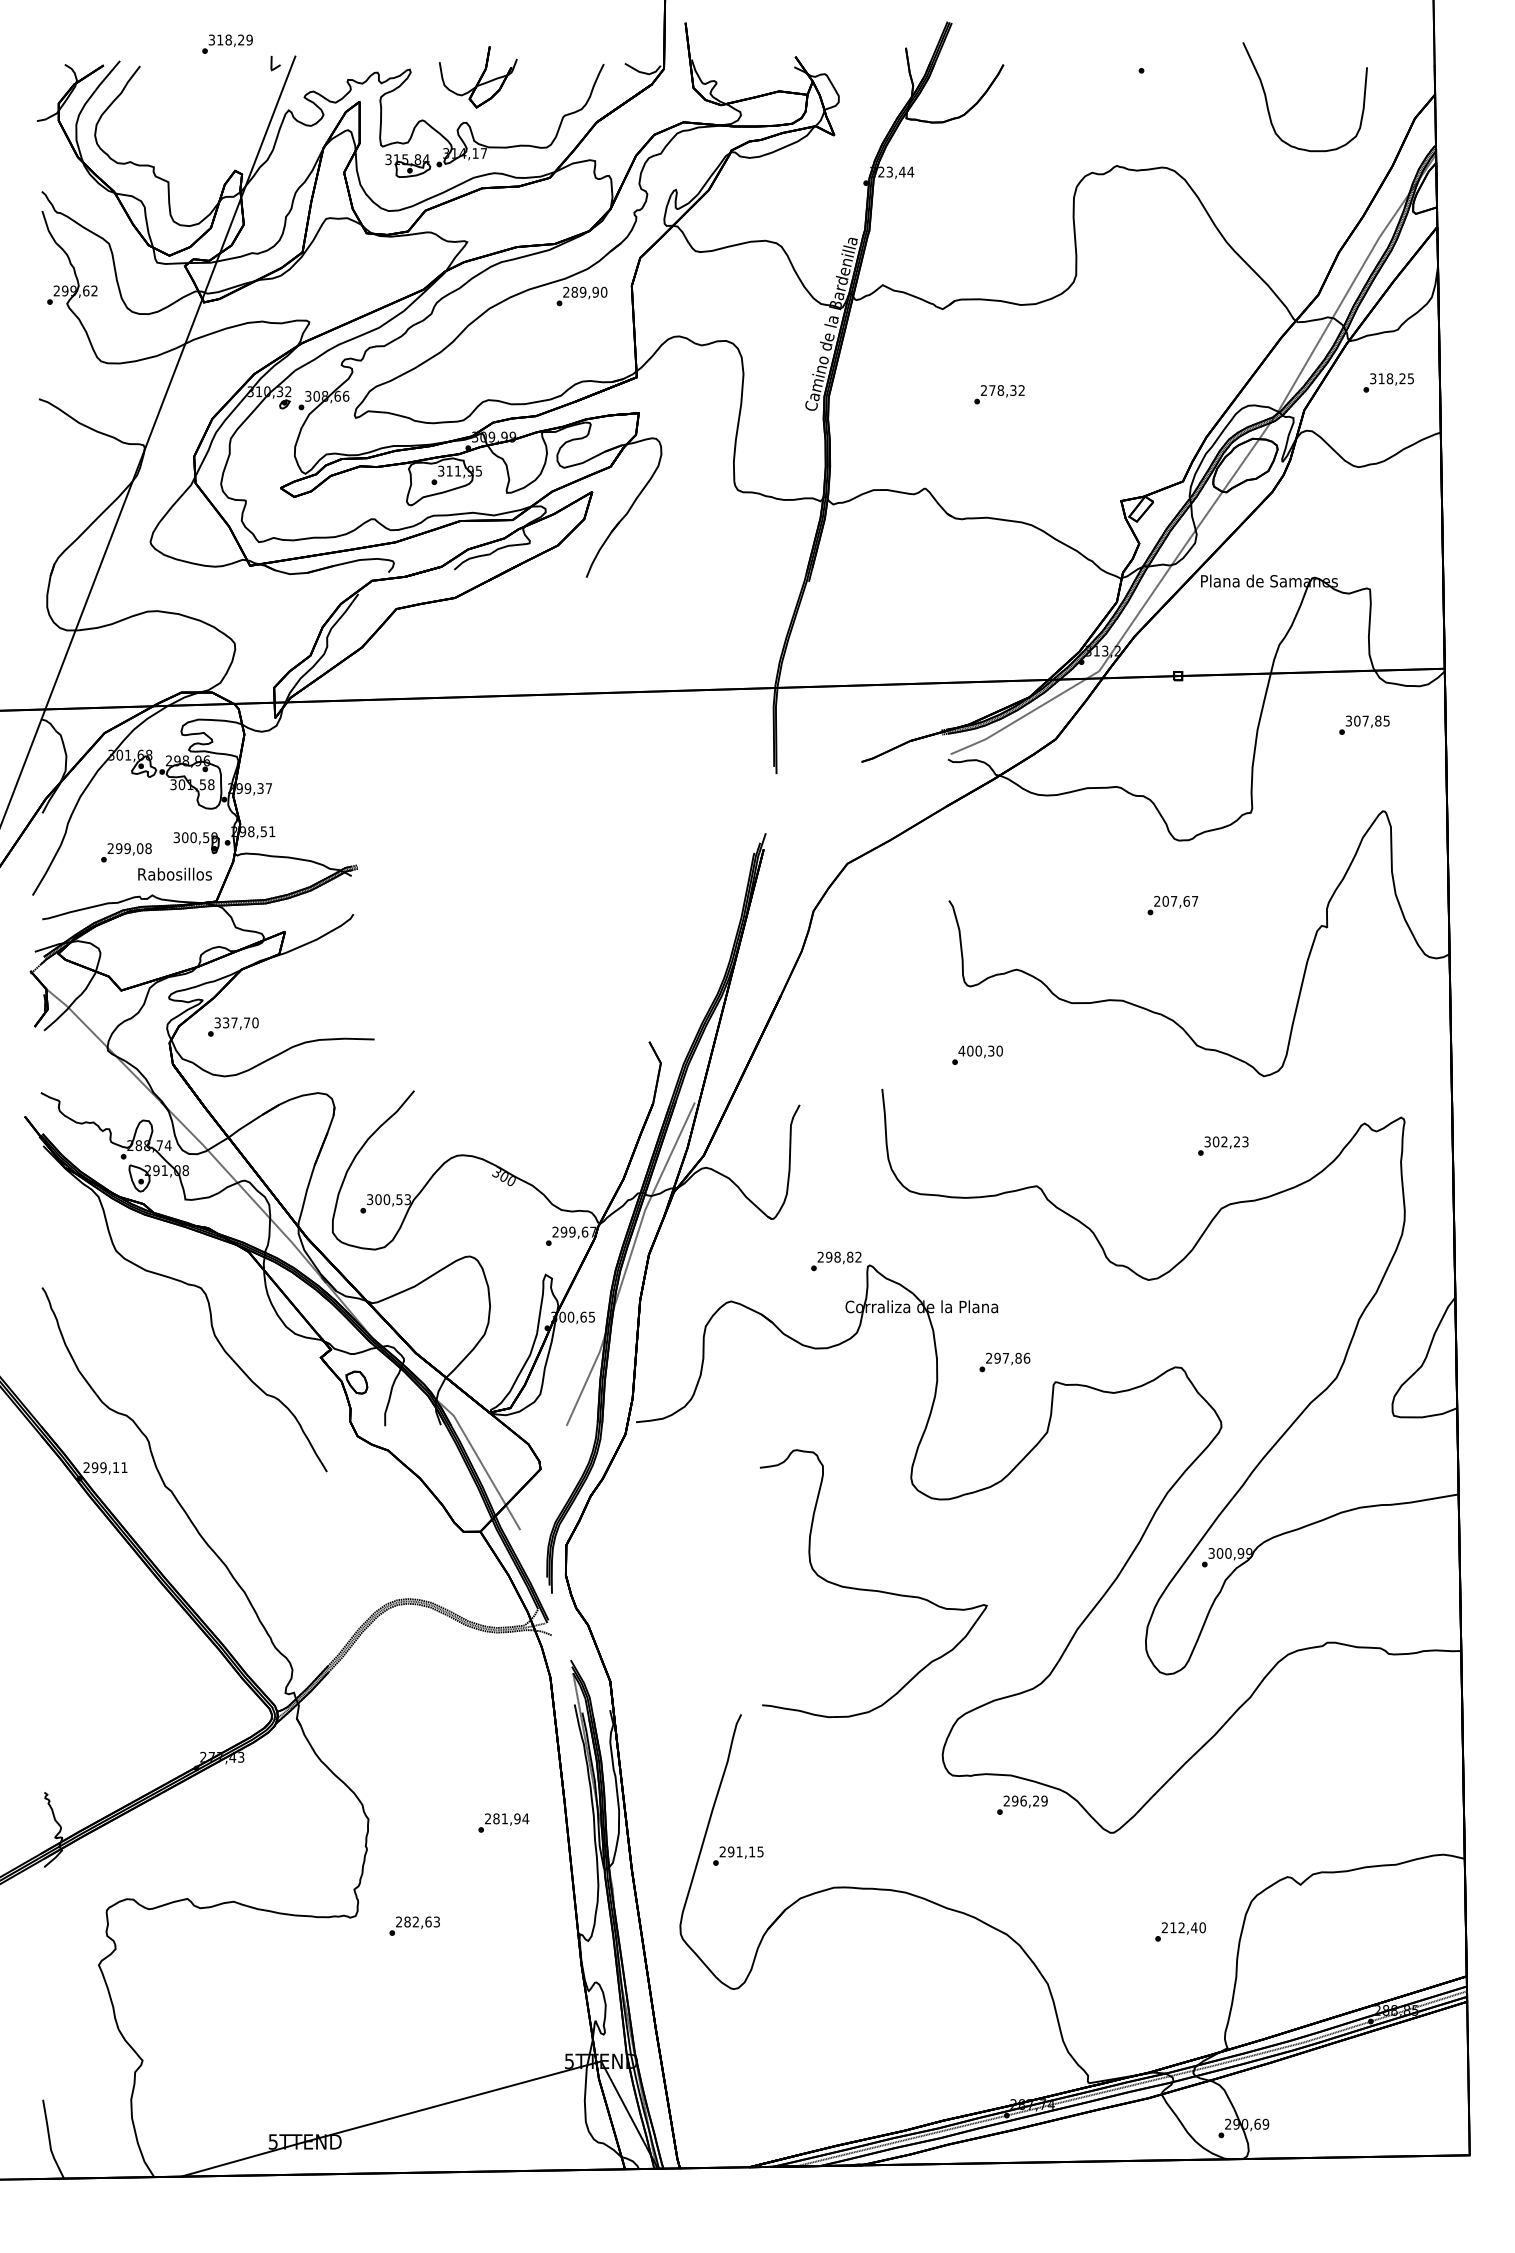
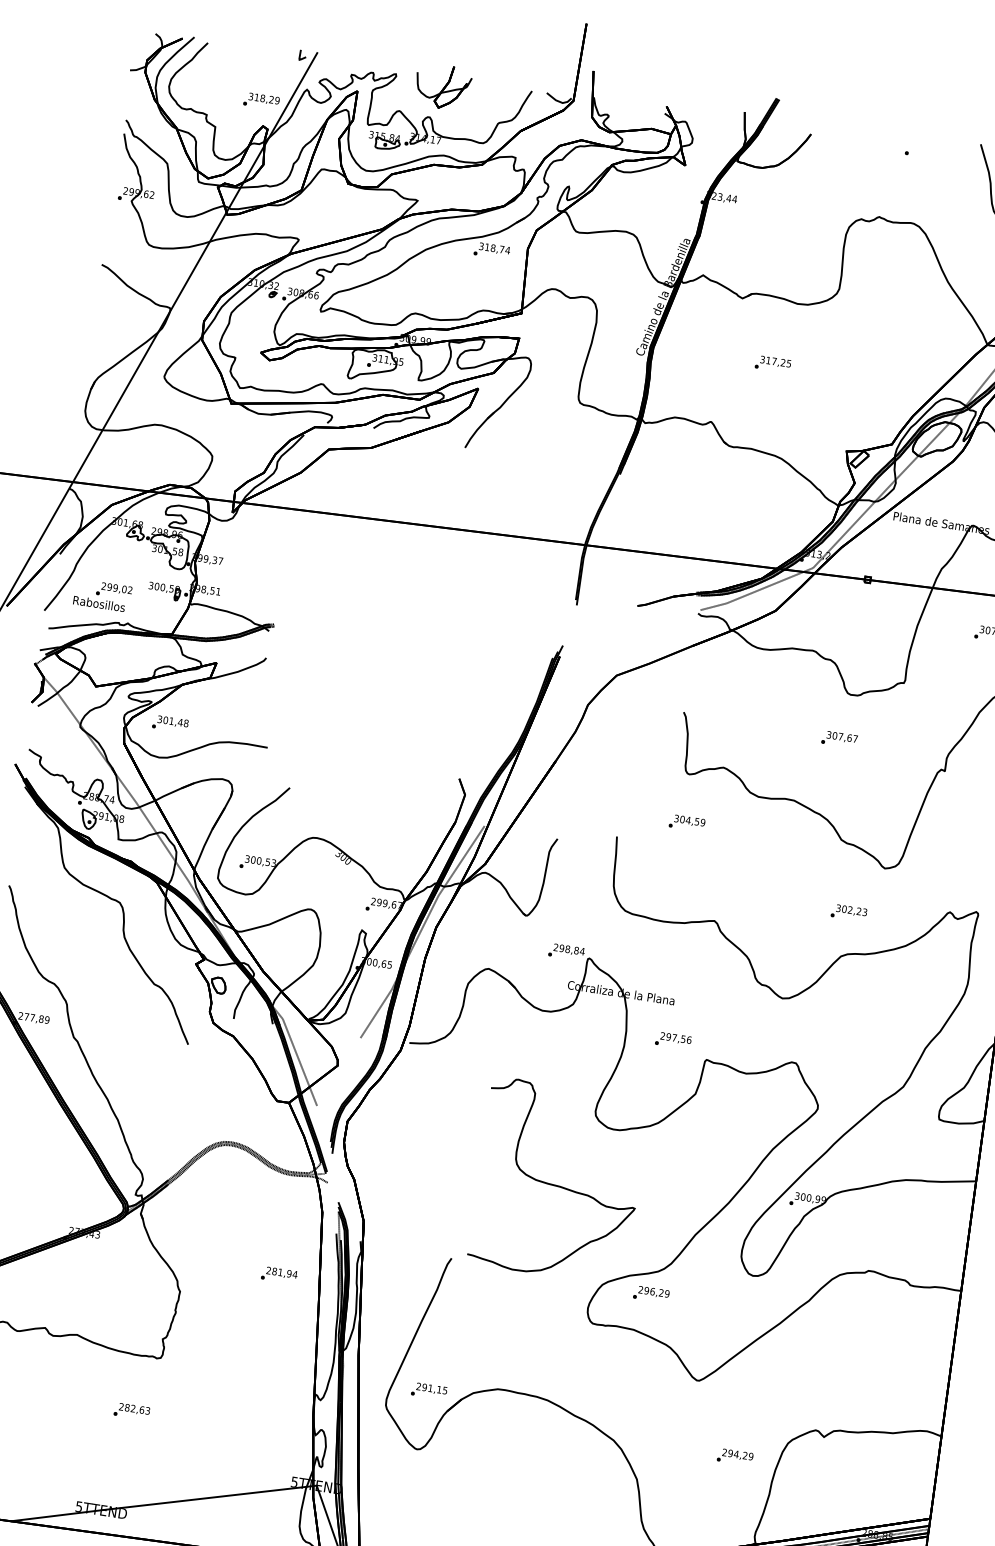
text: (227, 43) -> (261, 100), moved
text: (585, 291) -> (494, 247), 289,90 -> 318,74
text: (1002, 390) -> (775, 361), 278,32 -> 317,25
text: (148, 848) -> (130, 590), 299,08 -> 299,02
text: (174, 873) -> (98, 603), moved
text: (1157, 901) -> (829, 735), 207,67 -> 307,67
text: (240, 1022) -> (175, 721), 337,70 -> 301,48
text: (980, 1050) -> (689, 820), 400,30 -> 304,59
text: (858, 1256) -> (582, 951), 298,82 -> 298,84
text: (1018, 1357) -> (683, 1038), 297,86 -> 297,56
text: (109, 1467) -> (36, 1018), 299,11 -> 277,89
text: (1022, 1804) -> (651, 1293), moved
text: (503, 1822) -> (279, 1274), moved
text: (738, 1855) -> (429, 1390), moved
text: (414, 1925) -> (131, 1410), moved
text: (1187, 1927) -> (740, 1454), 212,40 -> 294,29

